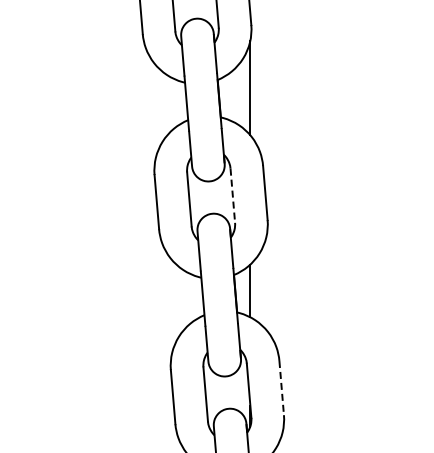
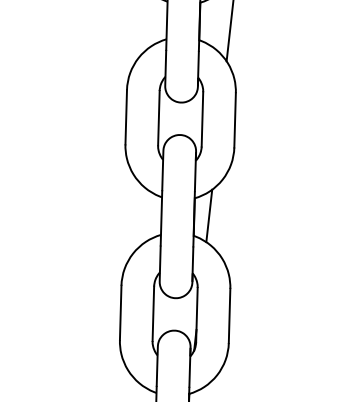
line: (232, 196) -> (202, 120), dashed -> solid
line: (281, 388) -> (229, 316), dashed -> solid

